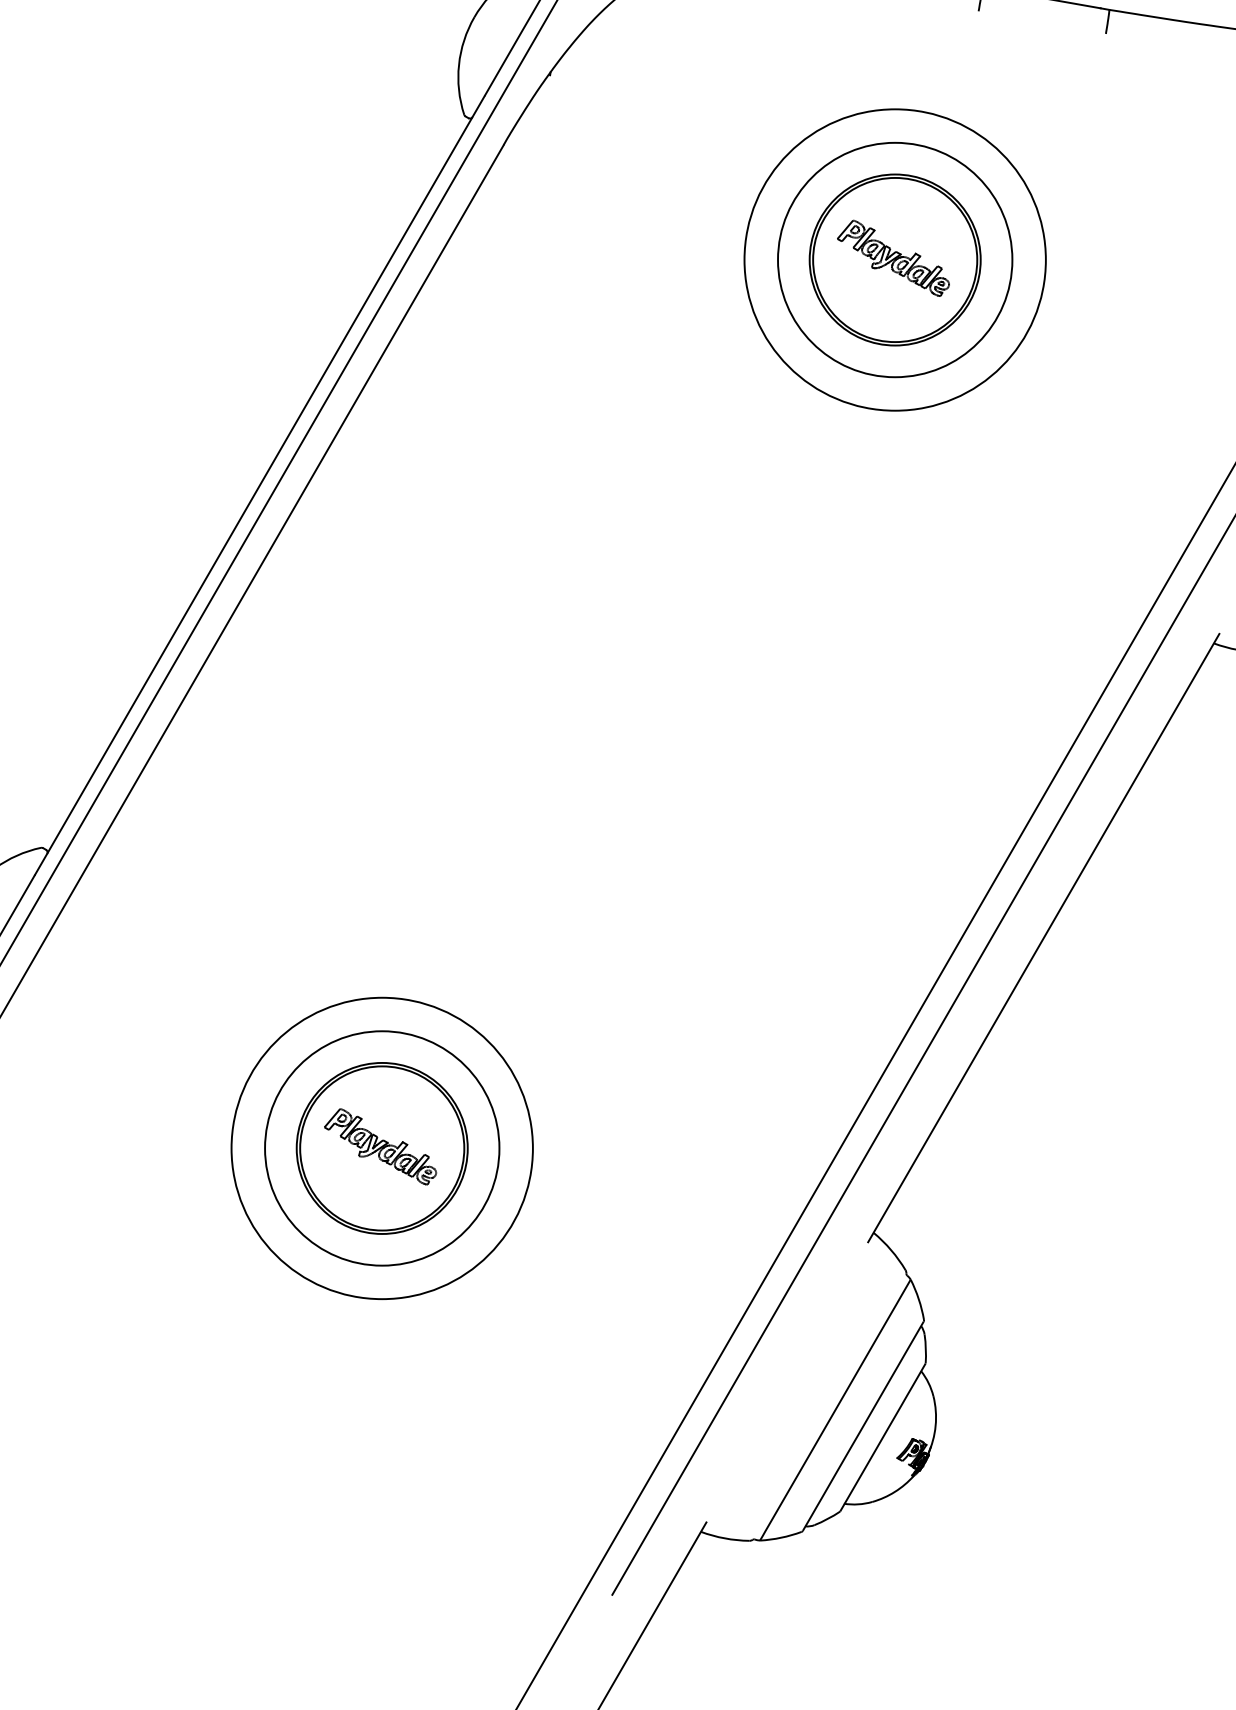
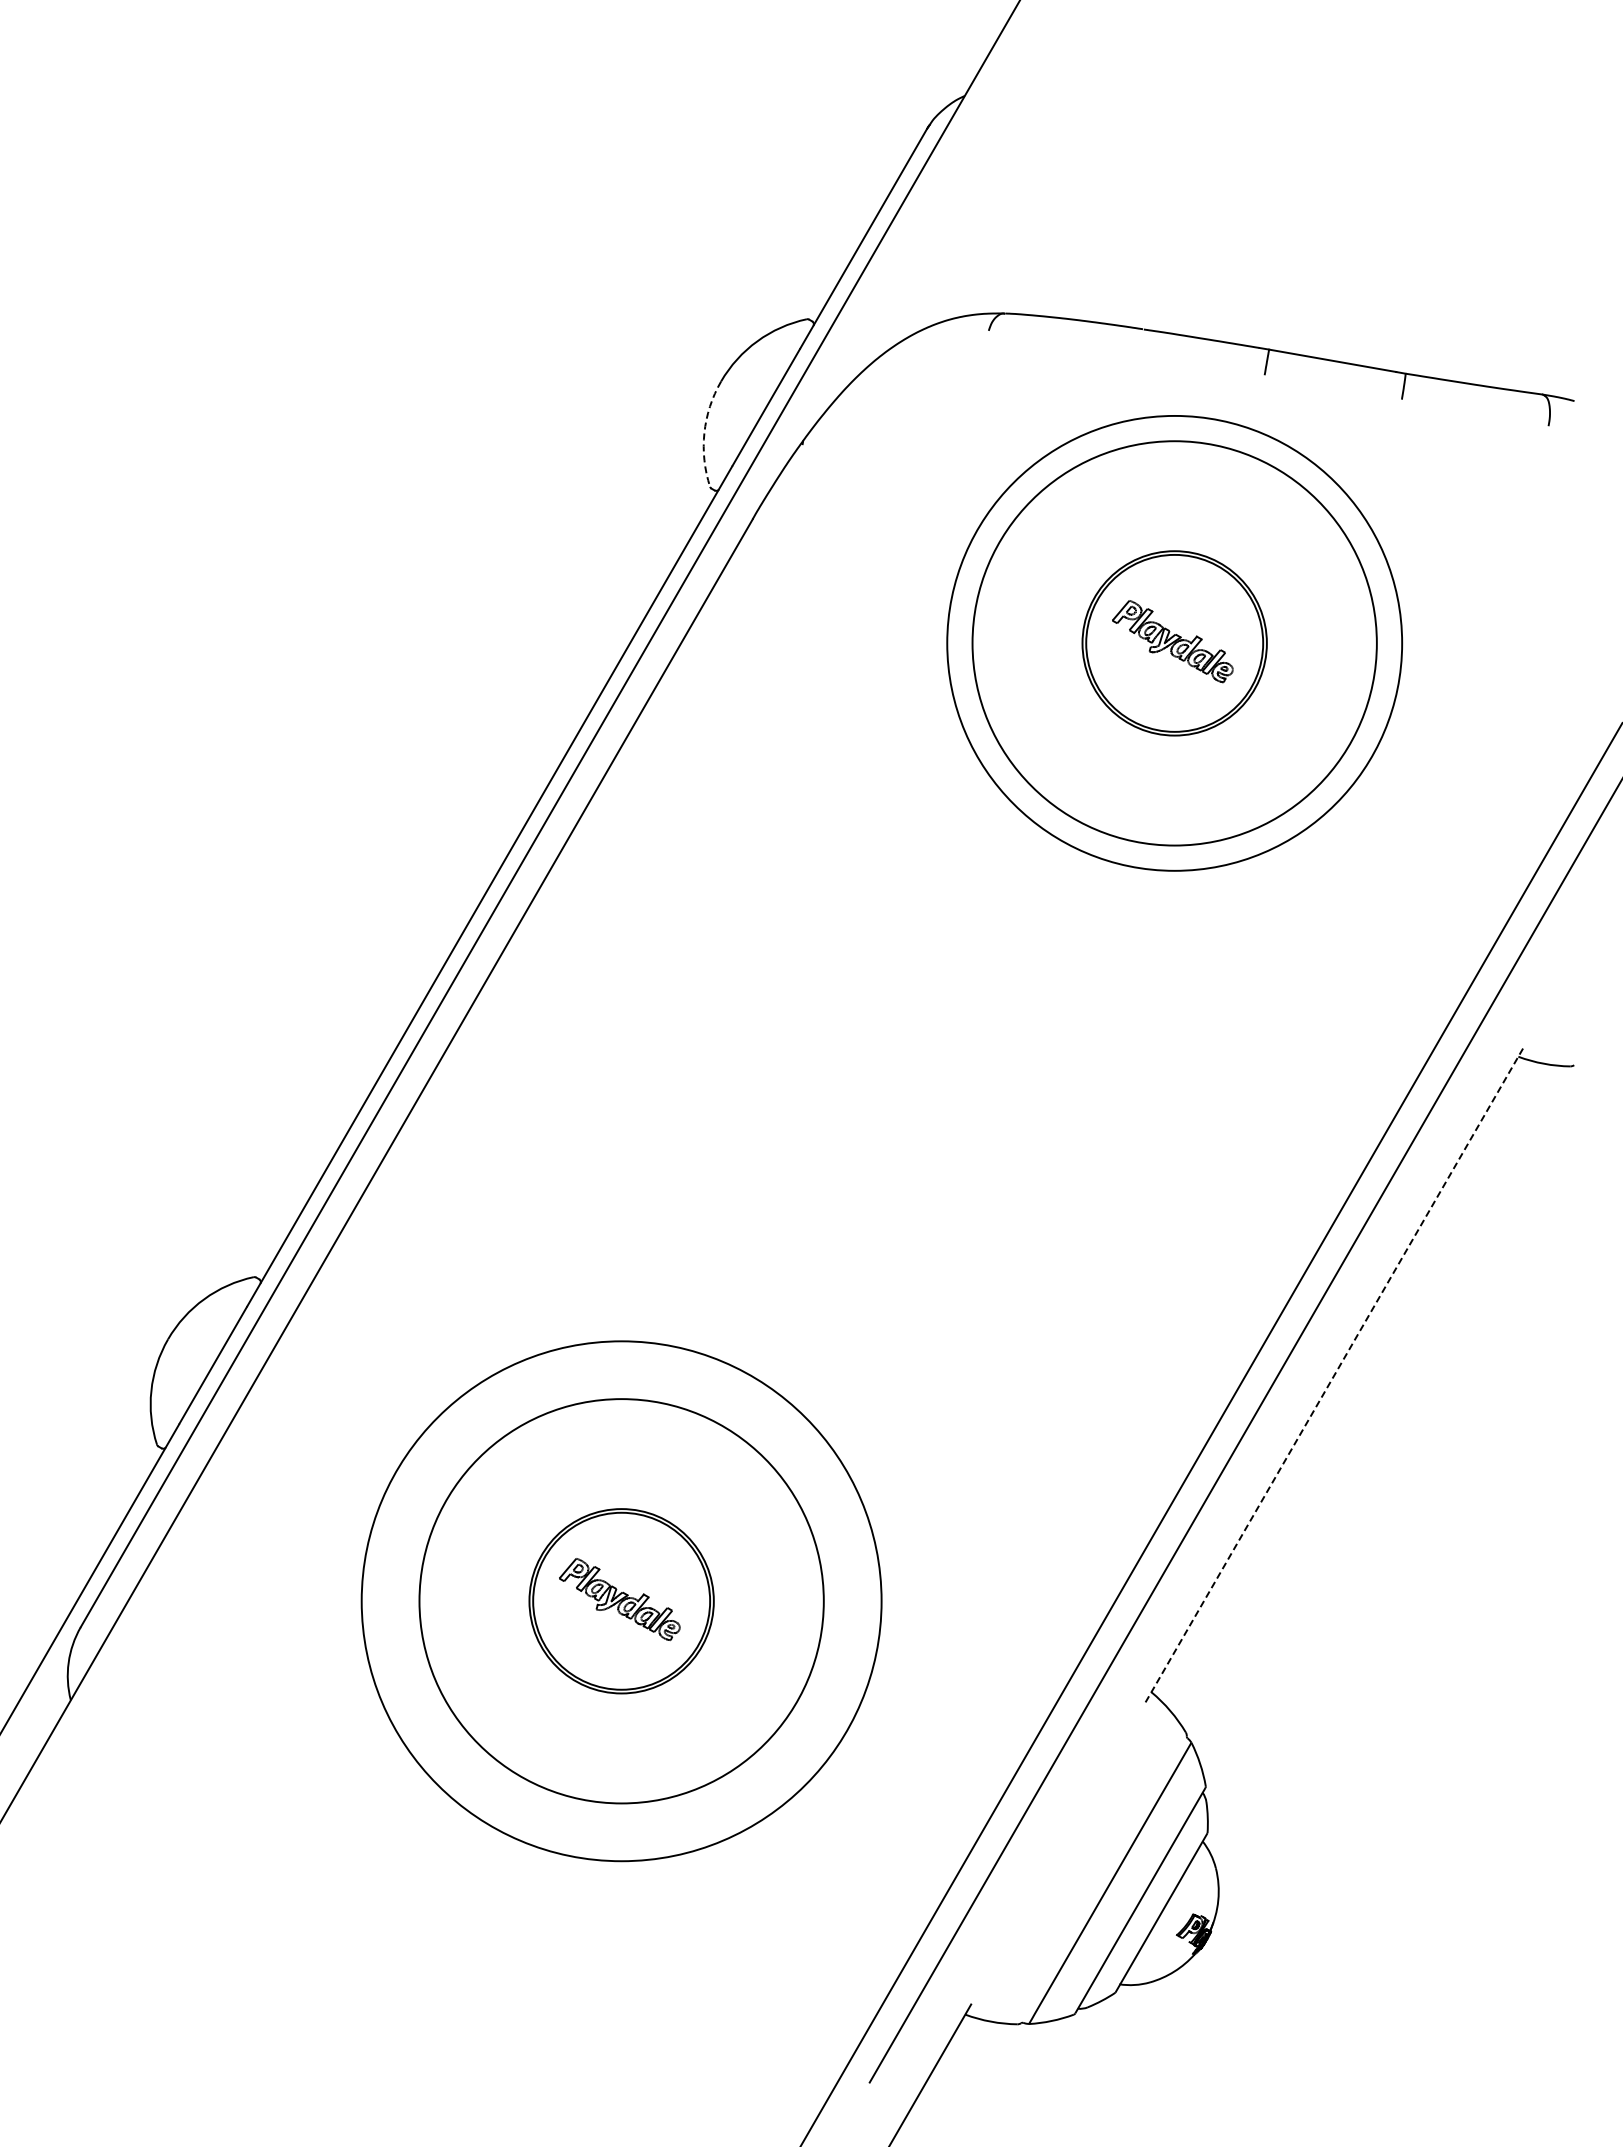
arc: (459, 65) -> (704, 433), solid -> dashed
circle: (895, 259) -> (1174, 642), size x1.4
circle: (895, 260) -> (1174, 643), size x1.6
line: (1043, 938) -> (1334, 1374), solid -> dashed
circle: (382, 1147) -> (621, 1600), size x1.6
circle: (382, 1147) -> (621, 1600), size x1.6

